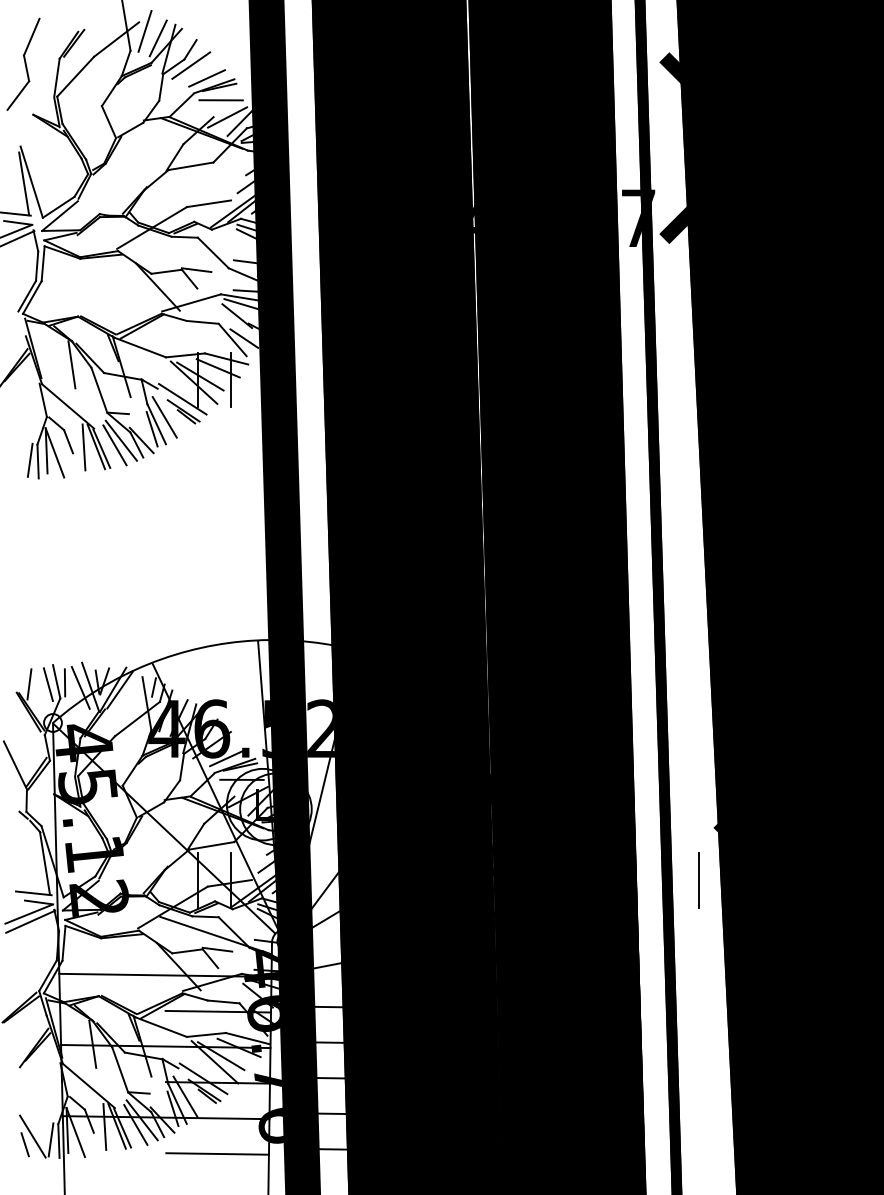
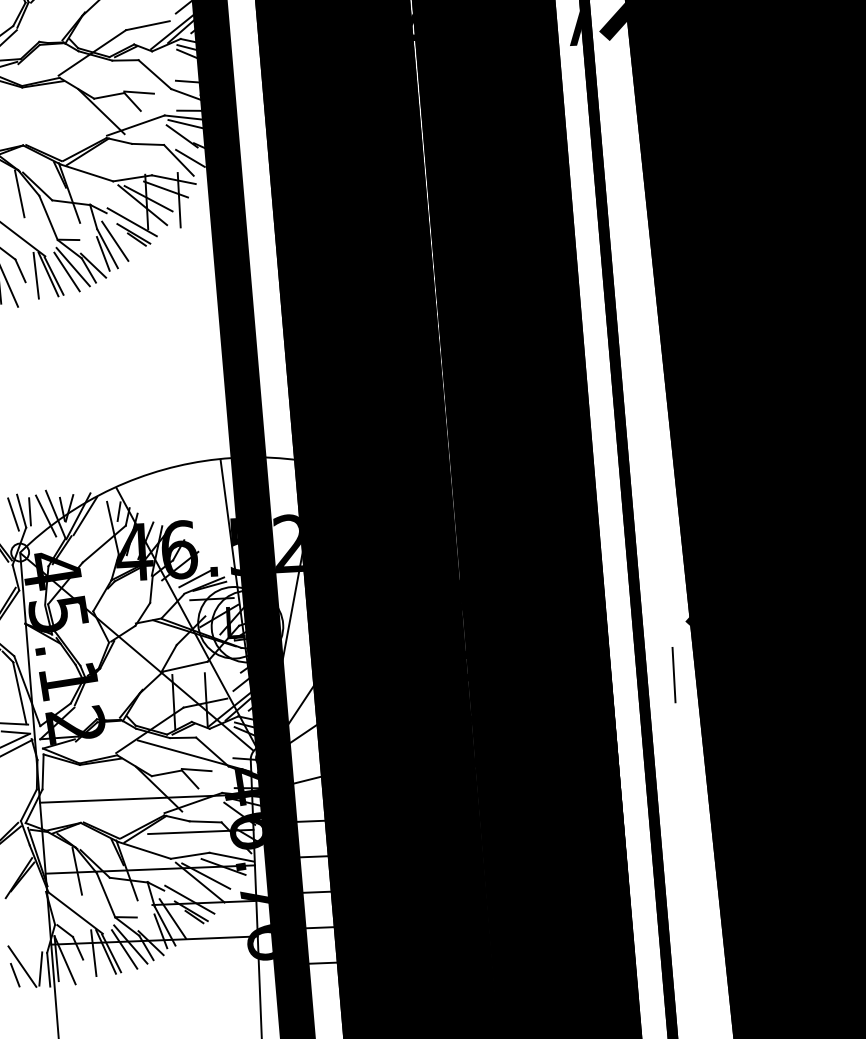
line: (217, 1153) -> (207, 973), removed

